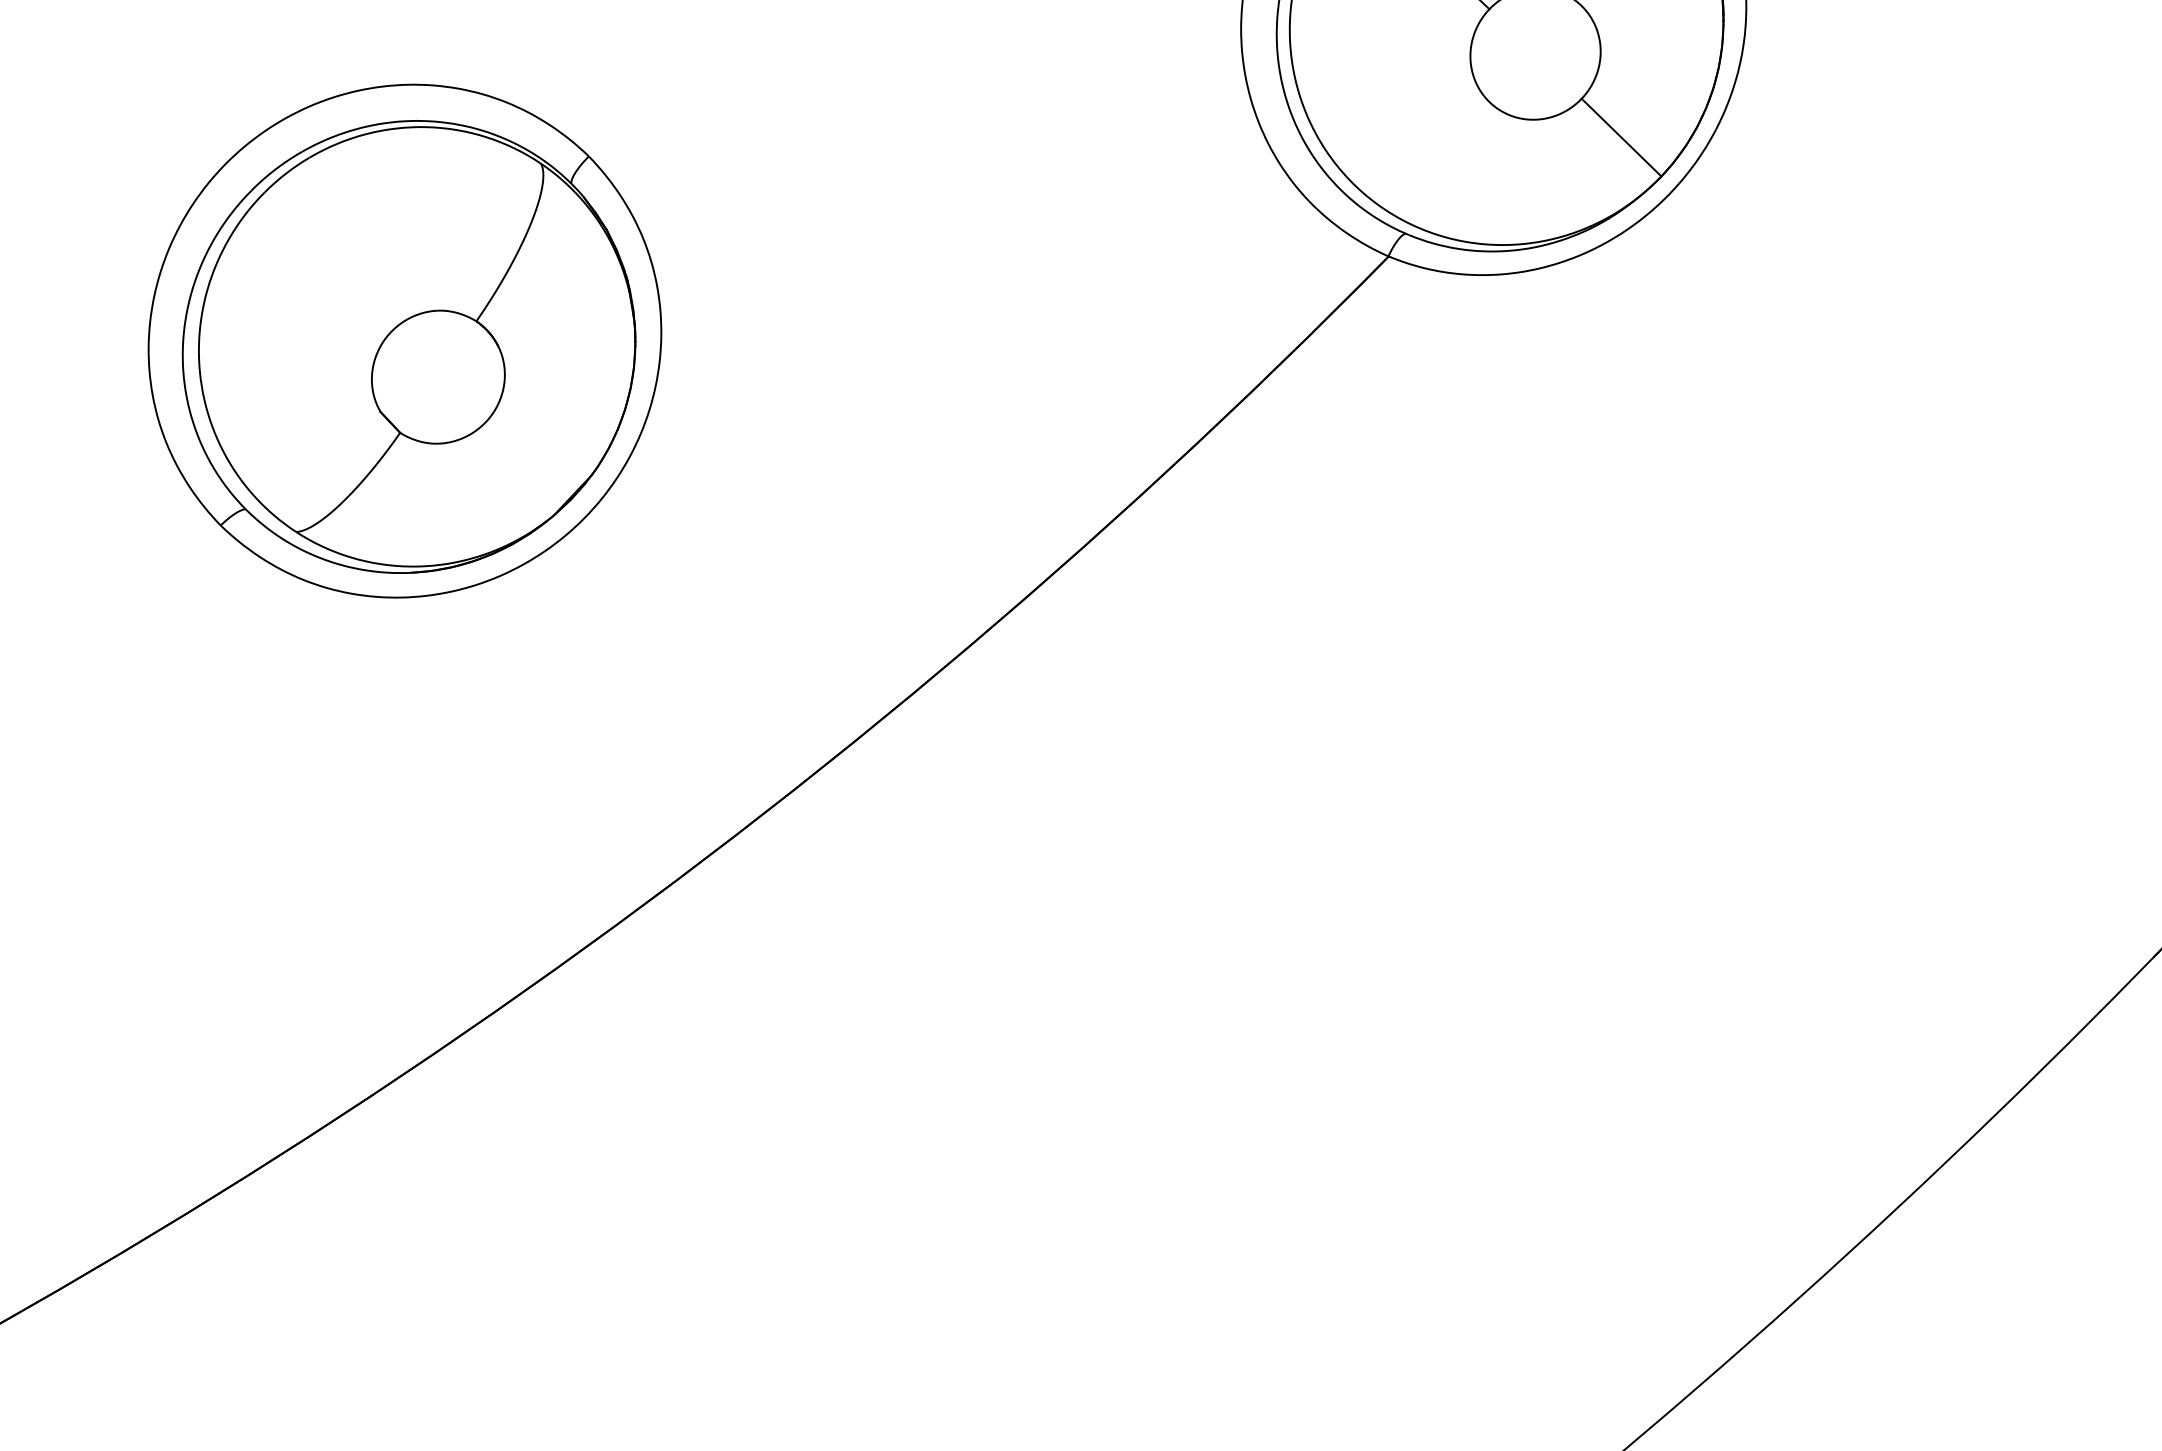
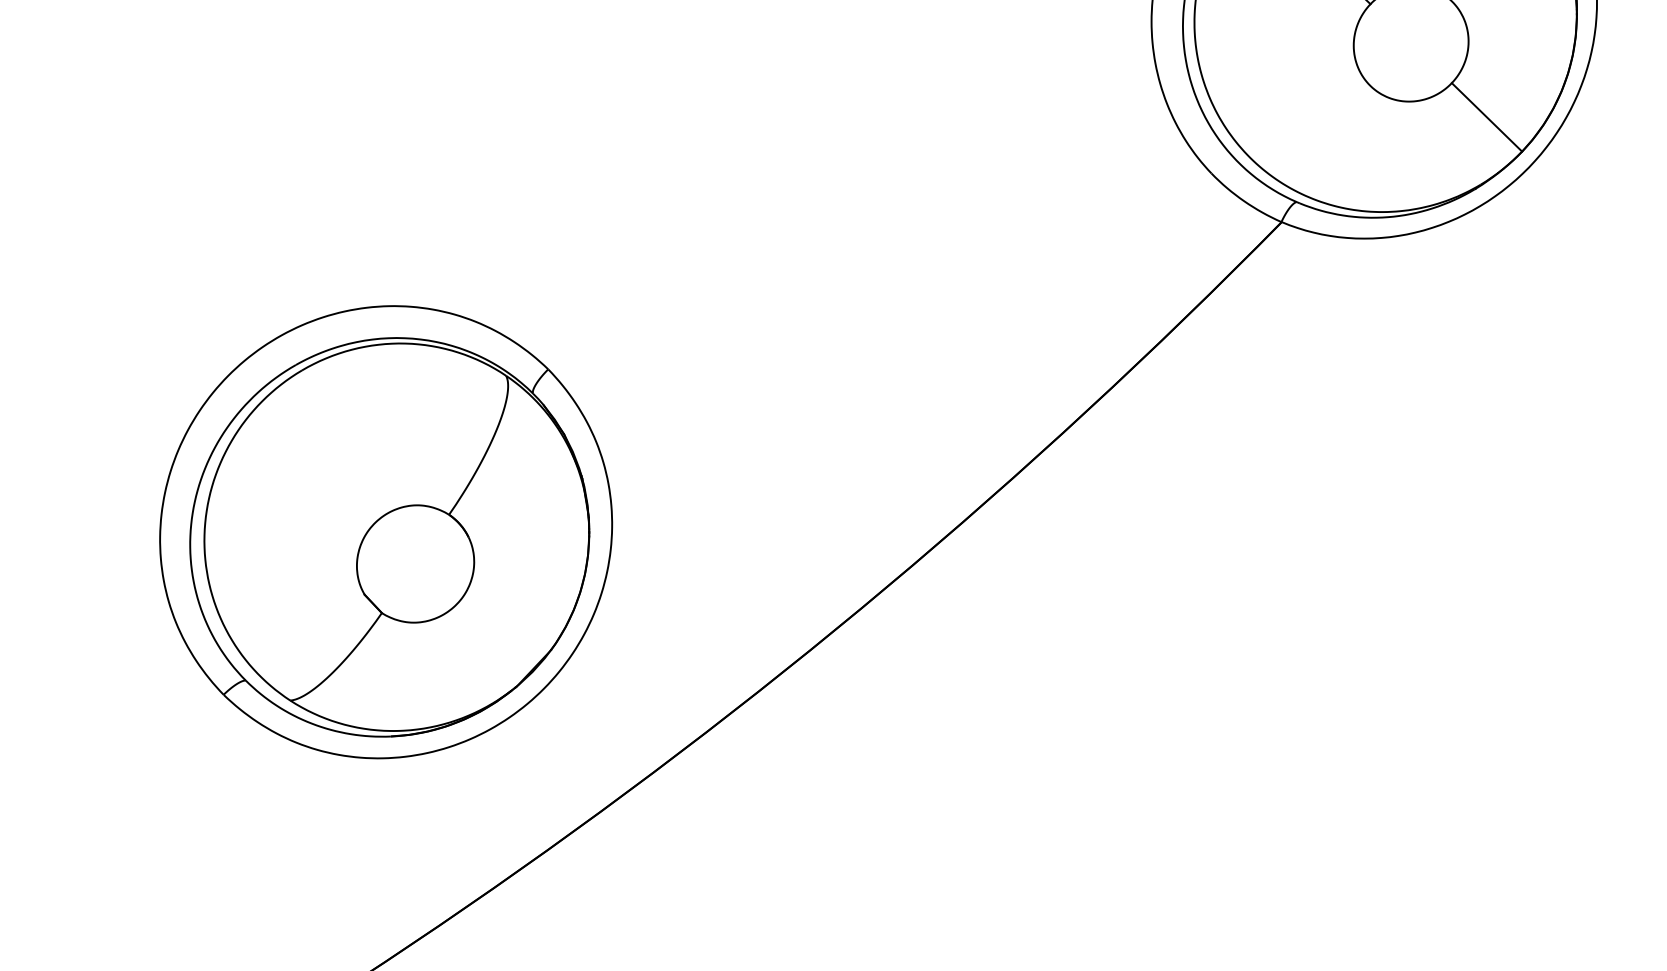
part: (404, 340) -> (385, 531), moved

